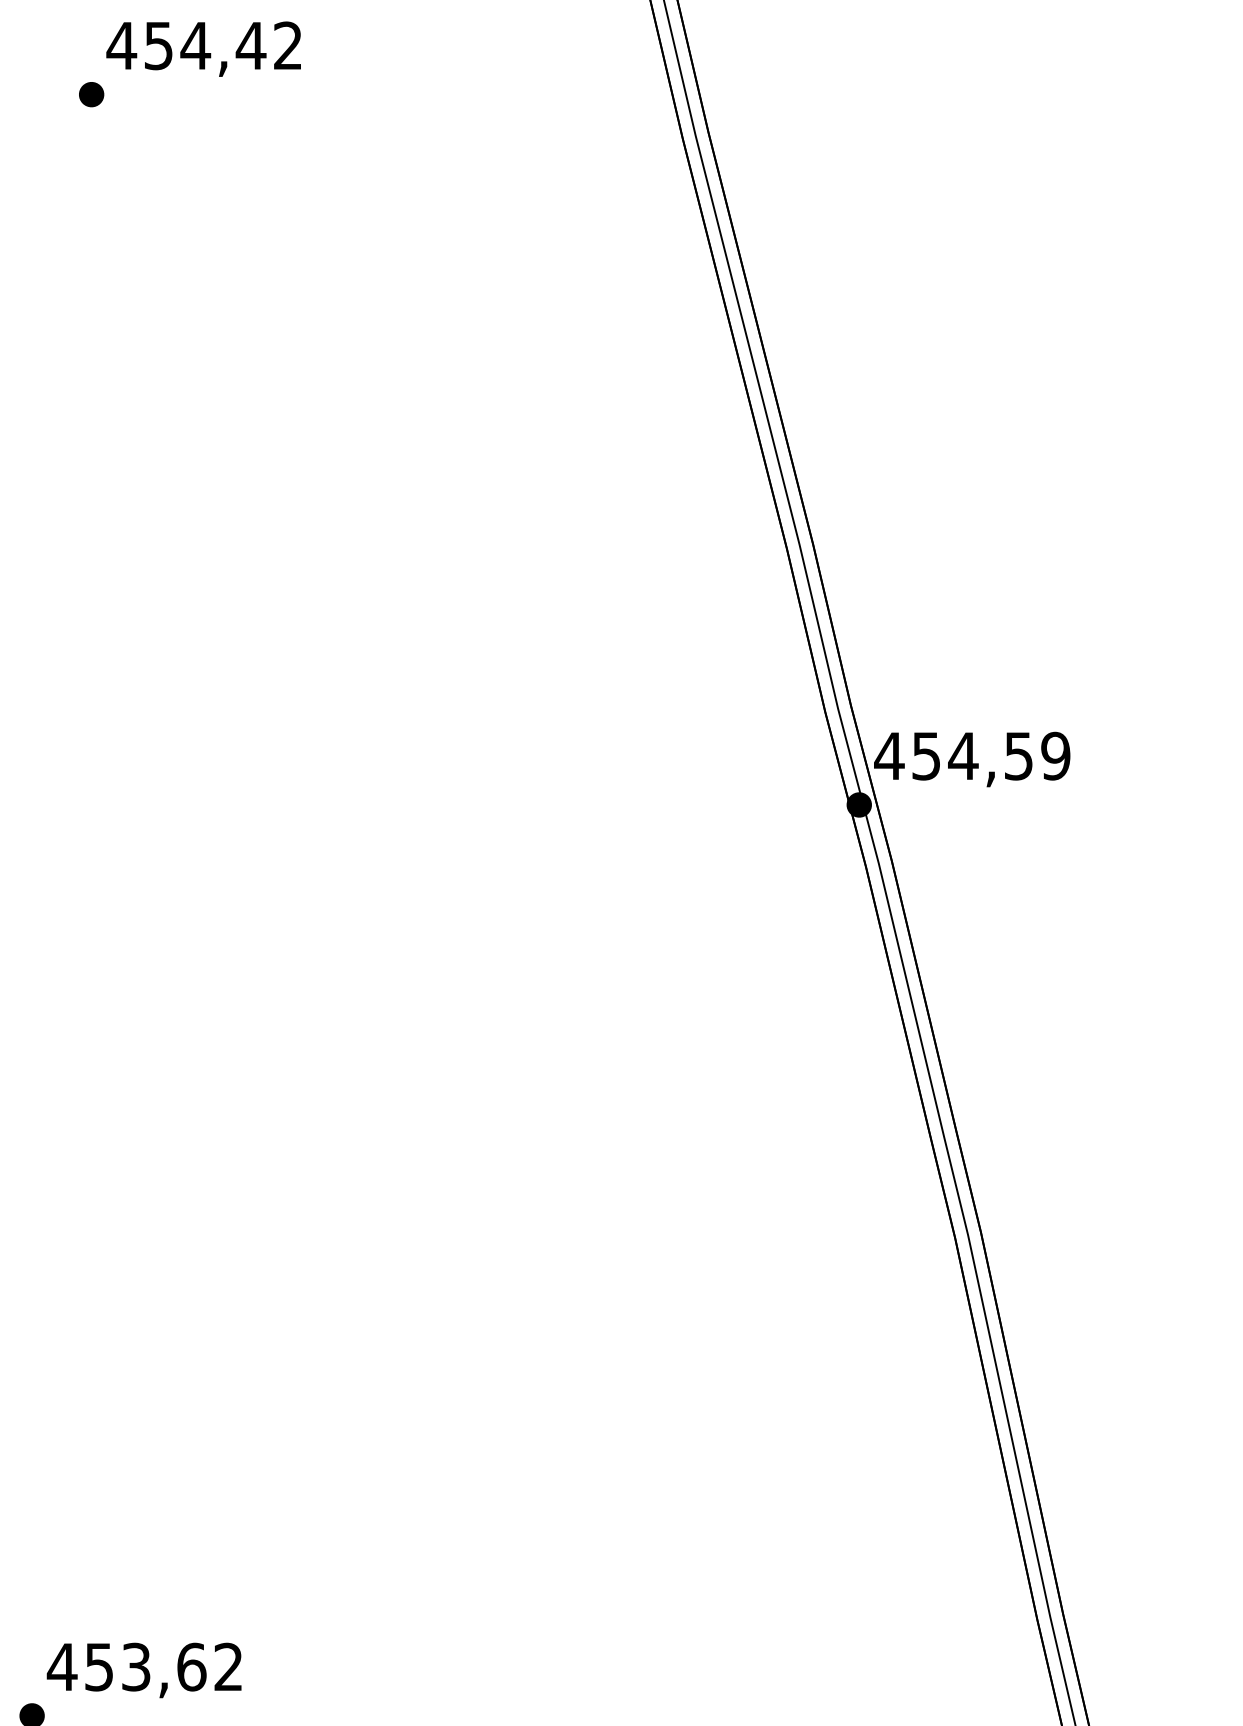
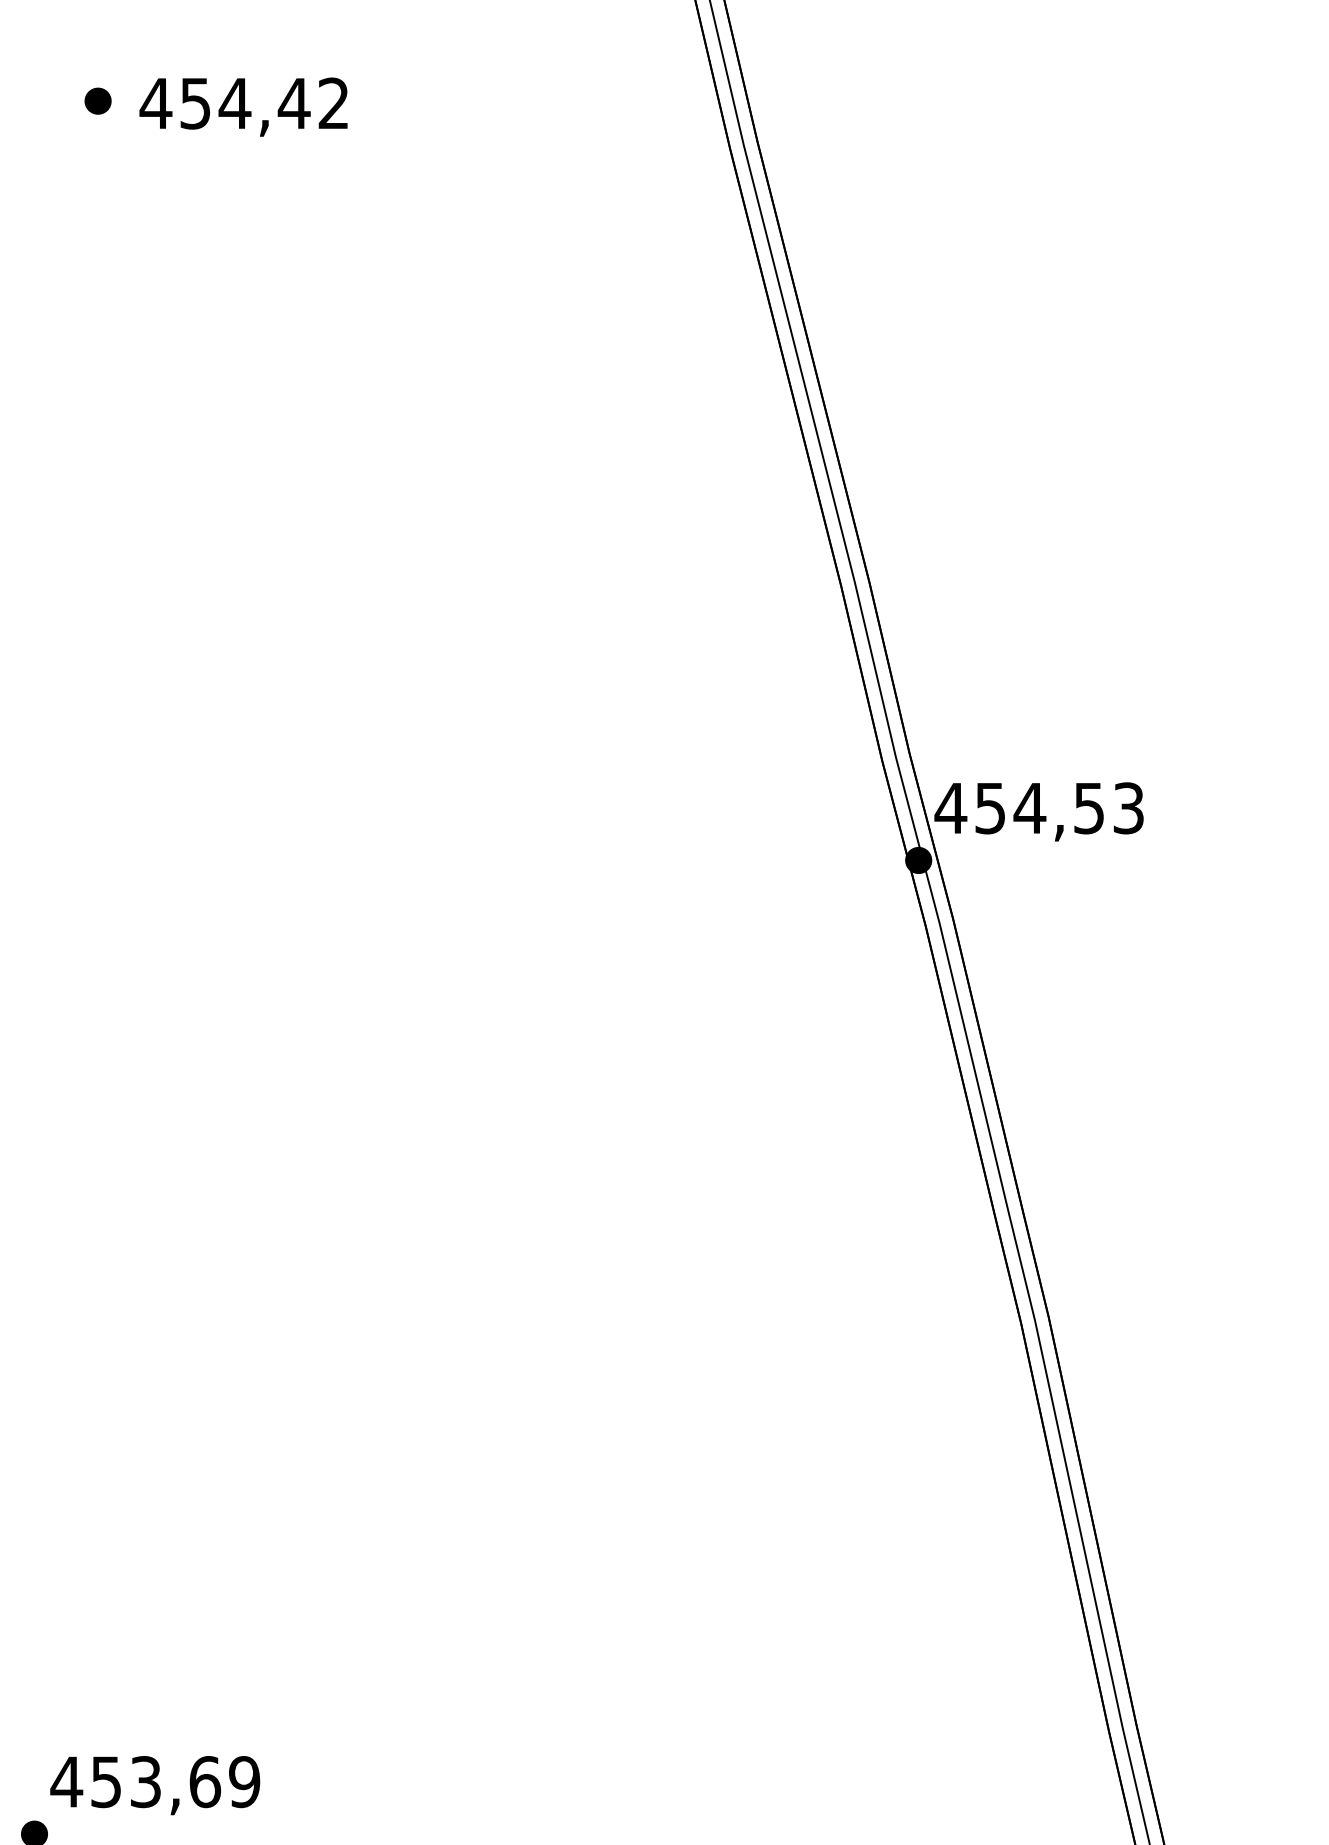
text: (203, 48) -> (243, 106), moved
text: (1055, 756) -> (1128, 808), 454,59 -> 454,53
text: (228, 1666) -> (244, 1781), 453,62 -> 453,69

